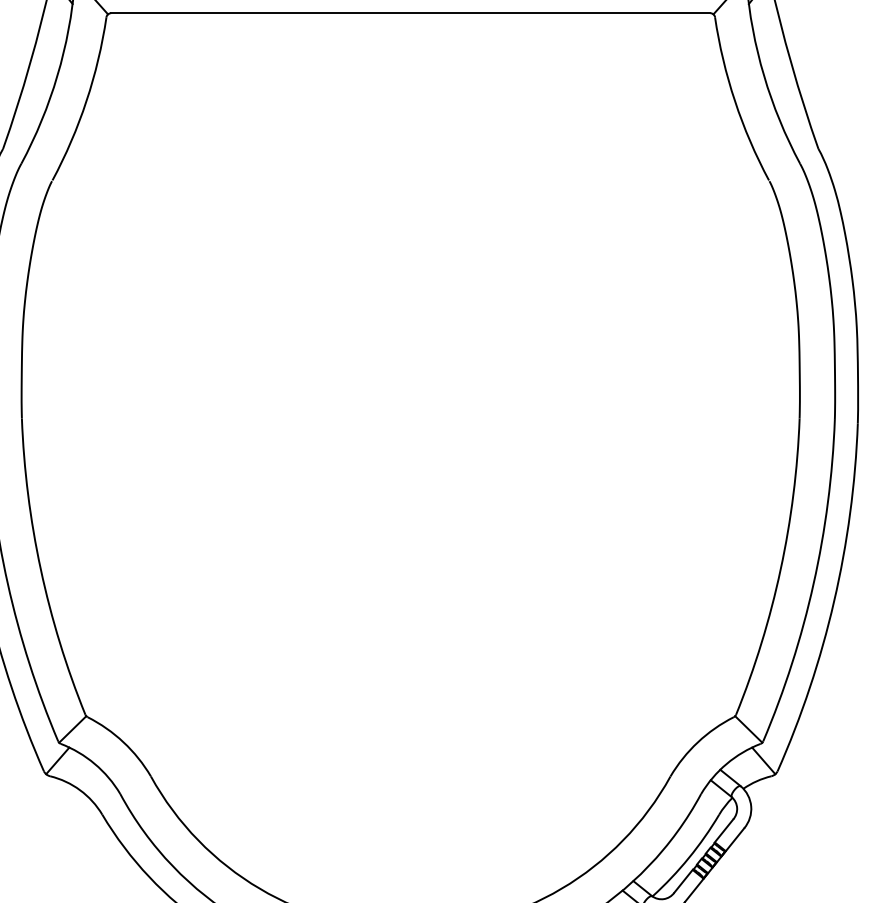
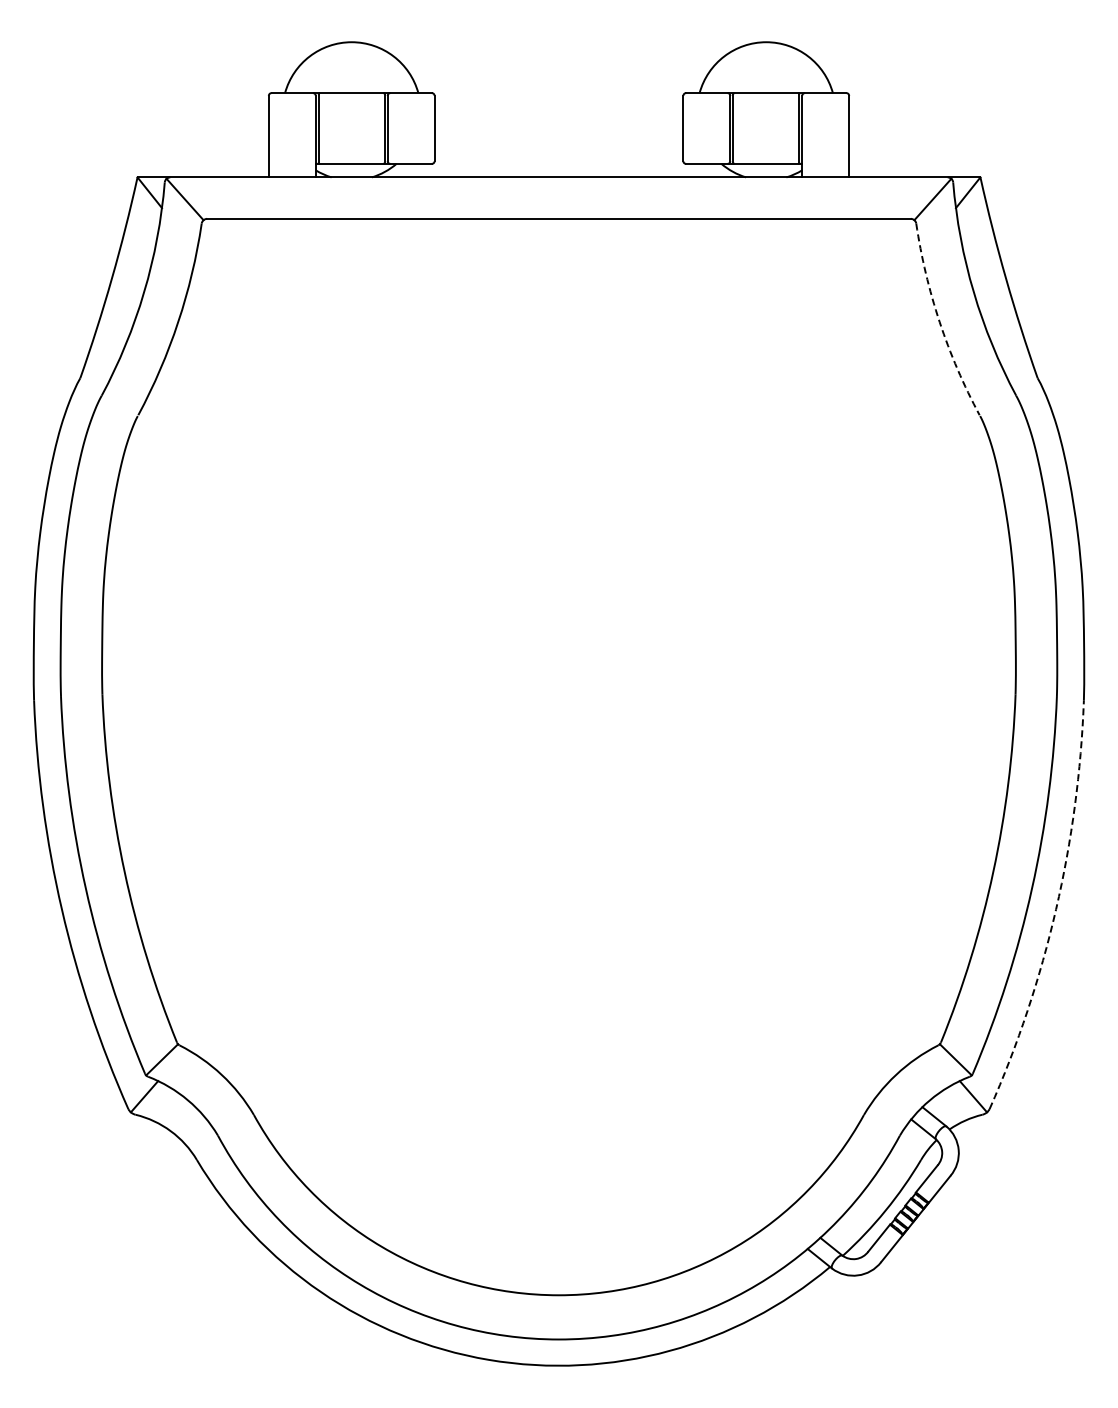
arc: (734, 101) -> (939, 322), solid -> dashed
arc: (834, 601) -> (1056, 909), solid -> dashed

